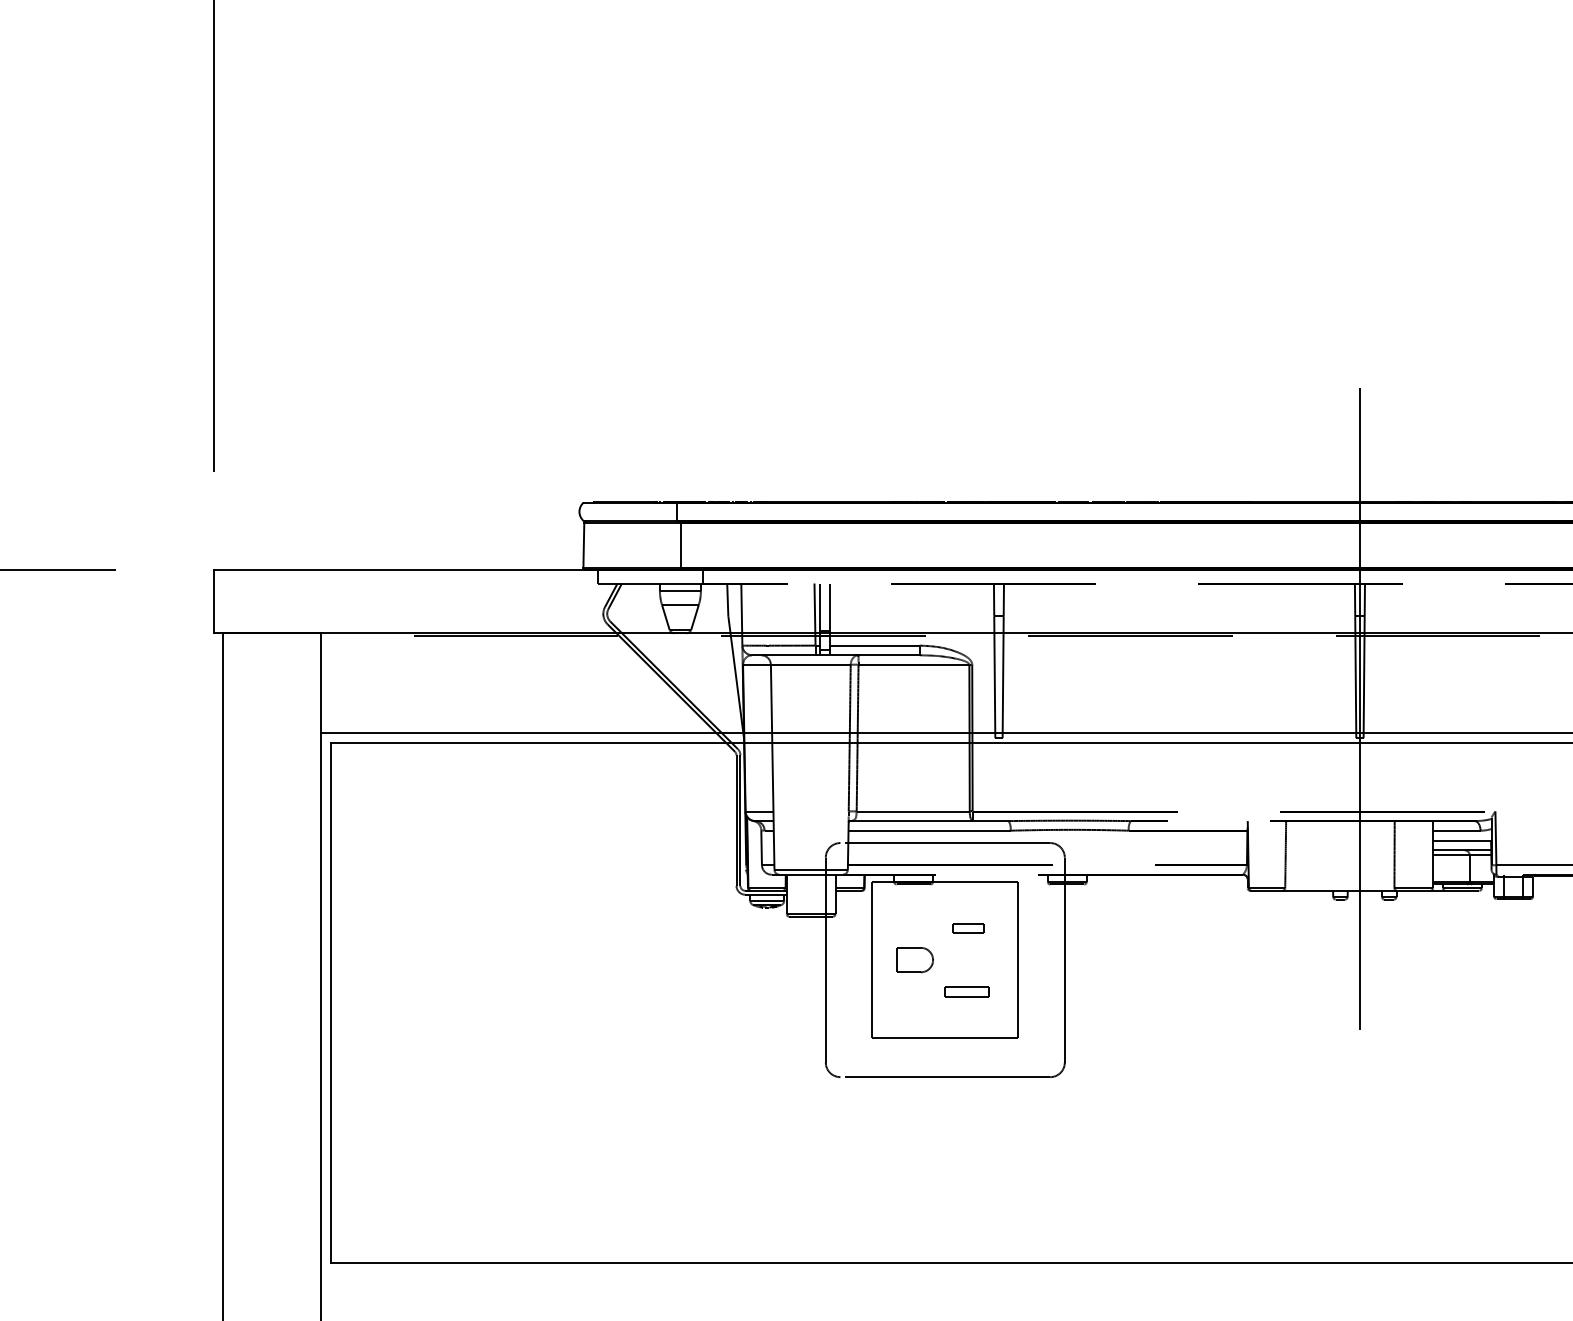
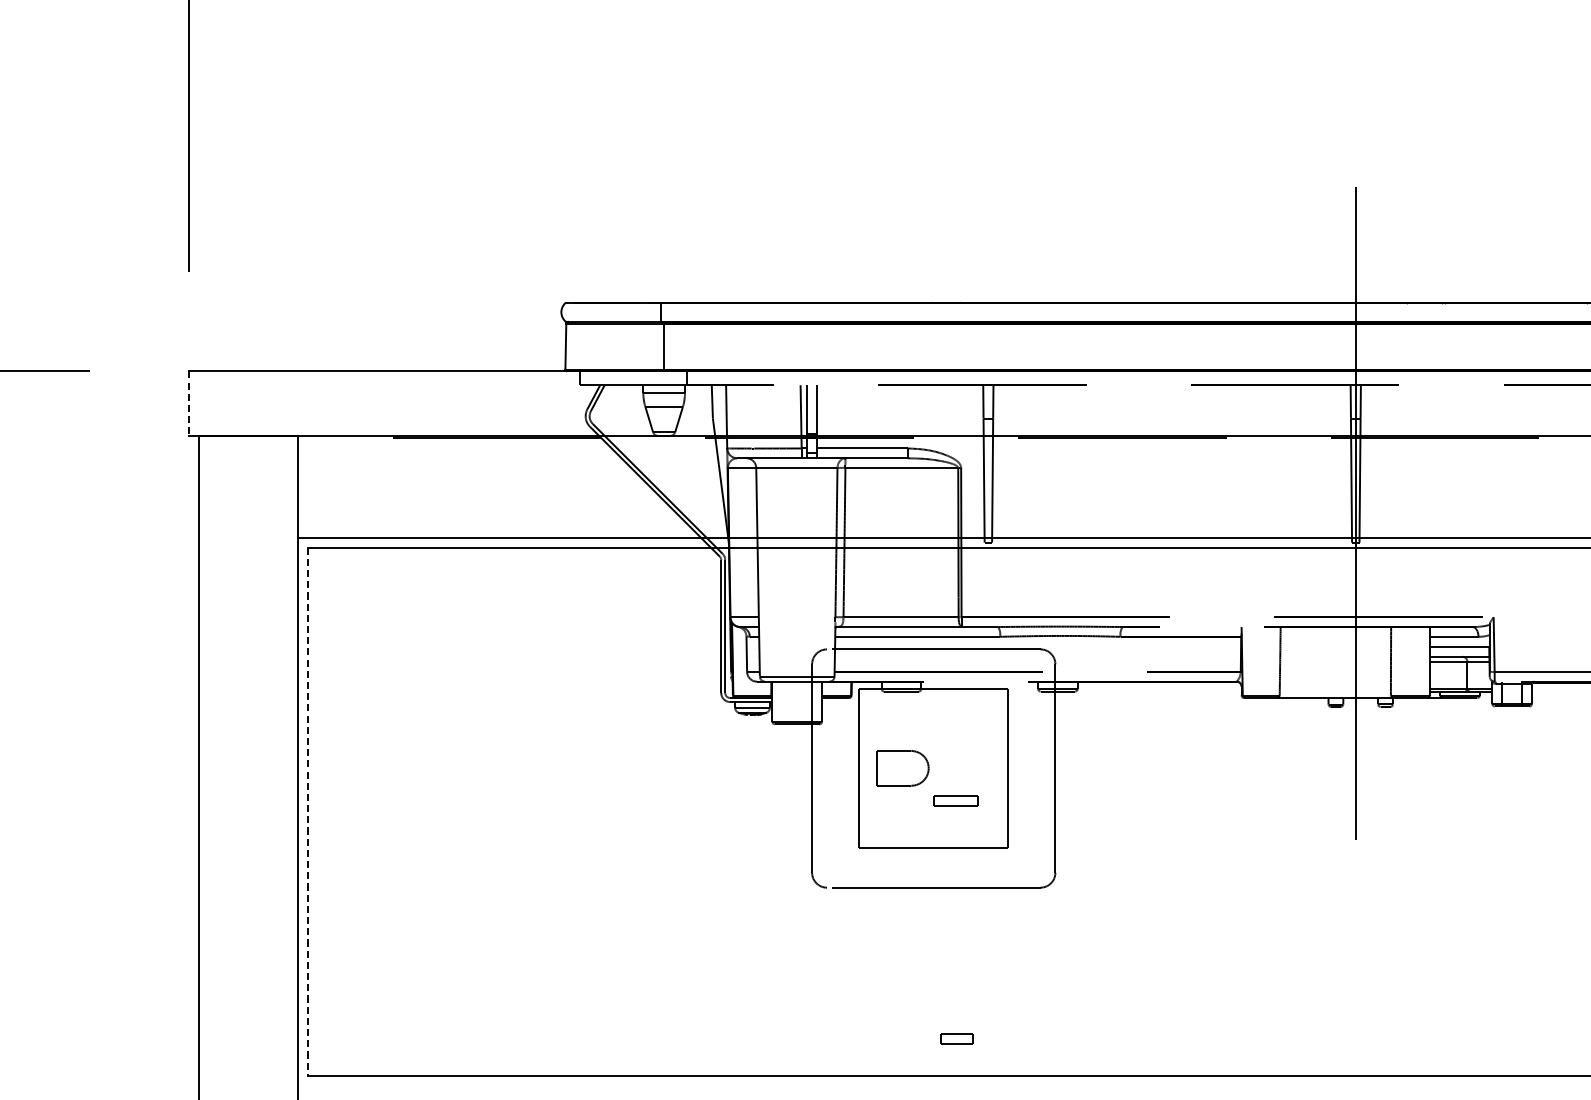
line: (213, 601) -> (188, 403), solid -> dashed
part: (968, 928) -> (957, 1038), moved
part: (914, 960) -> (902, 768), size x1.4
line: (330, 1002) -> (307, 811), solid -> dashed

